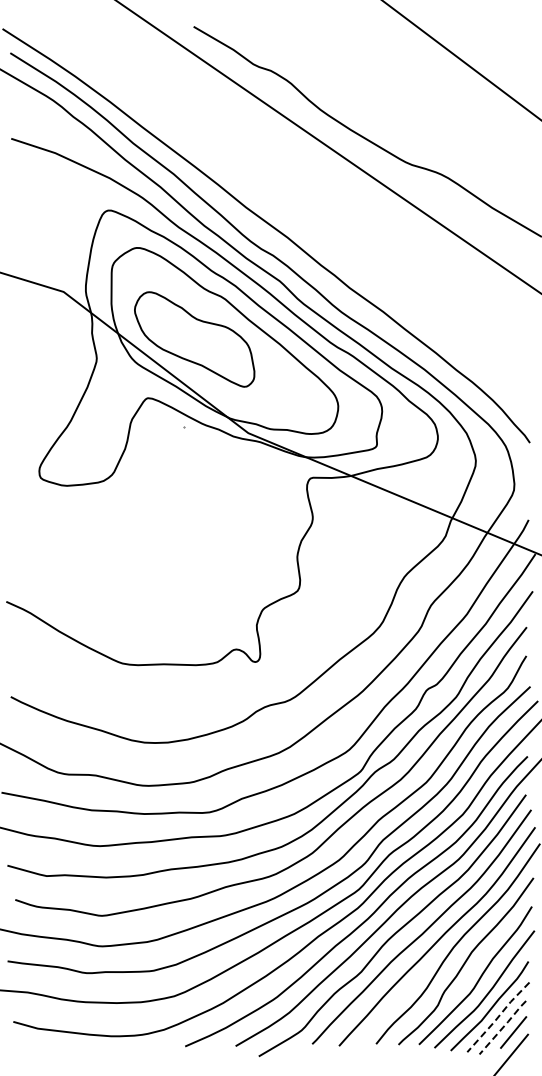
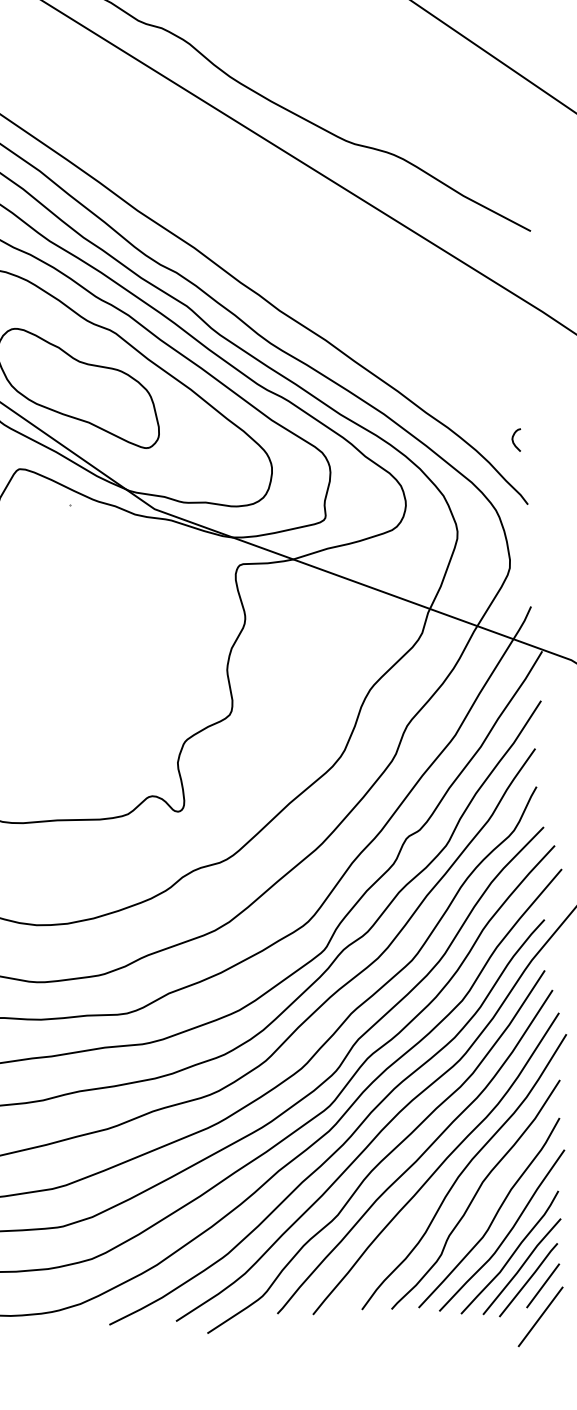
curve: (521, 394) -> (513, 440), added
line: (498, 1017) -> (522, 1266), dashed -> solid
line: (503, 1026) -> (529, 1278), dashed -> solid

